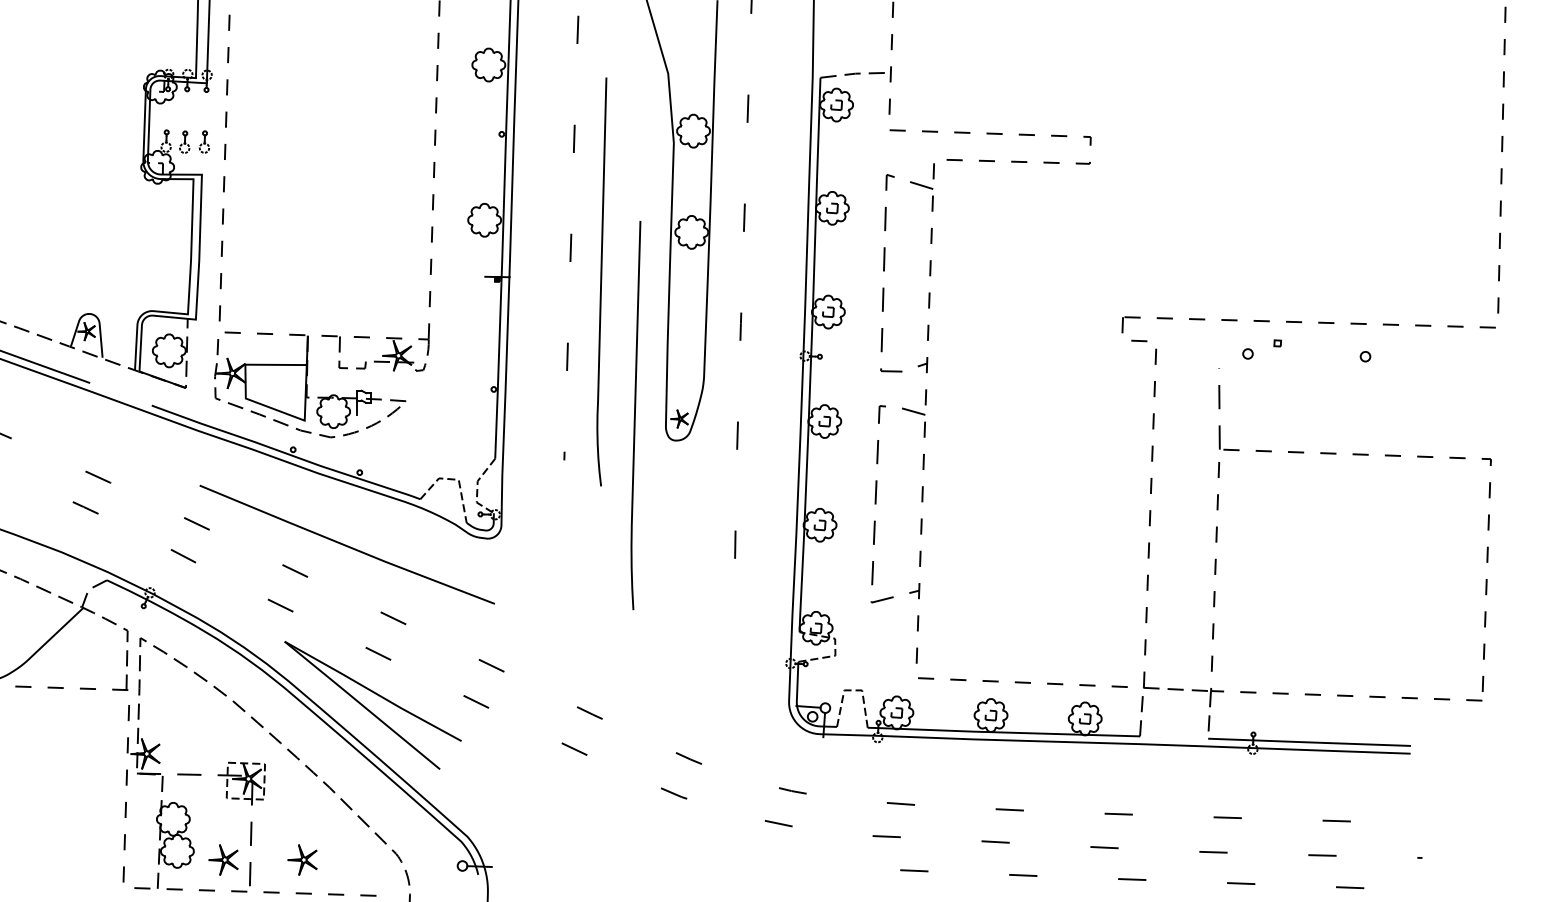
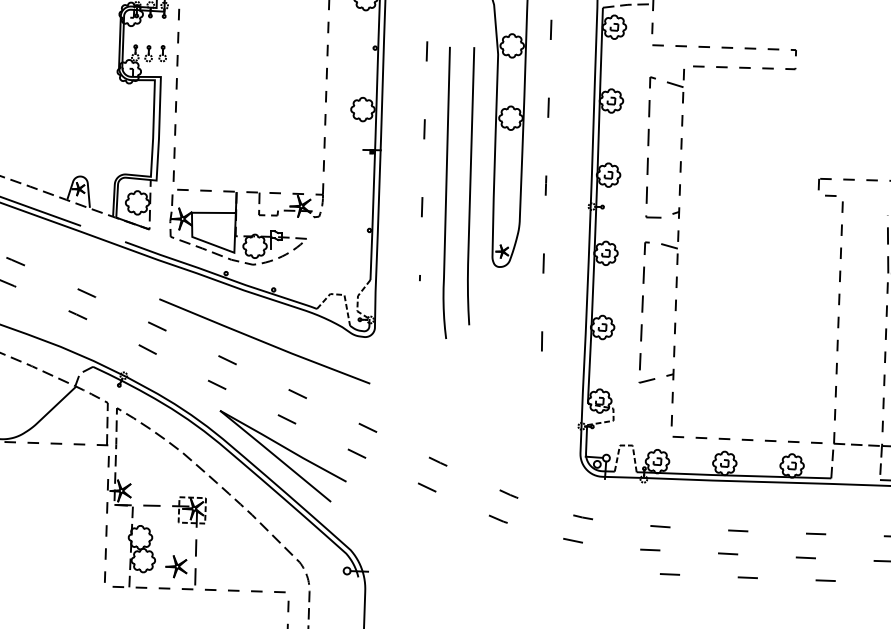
curve: (601, 281) -> (446, 192), moved
curve: (635, 415) -> (470, 186), moved
part: (302, 859) -> (232, 566), removed

